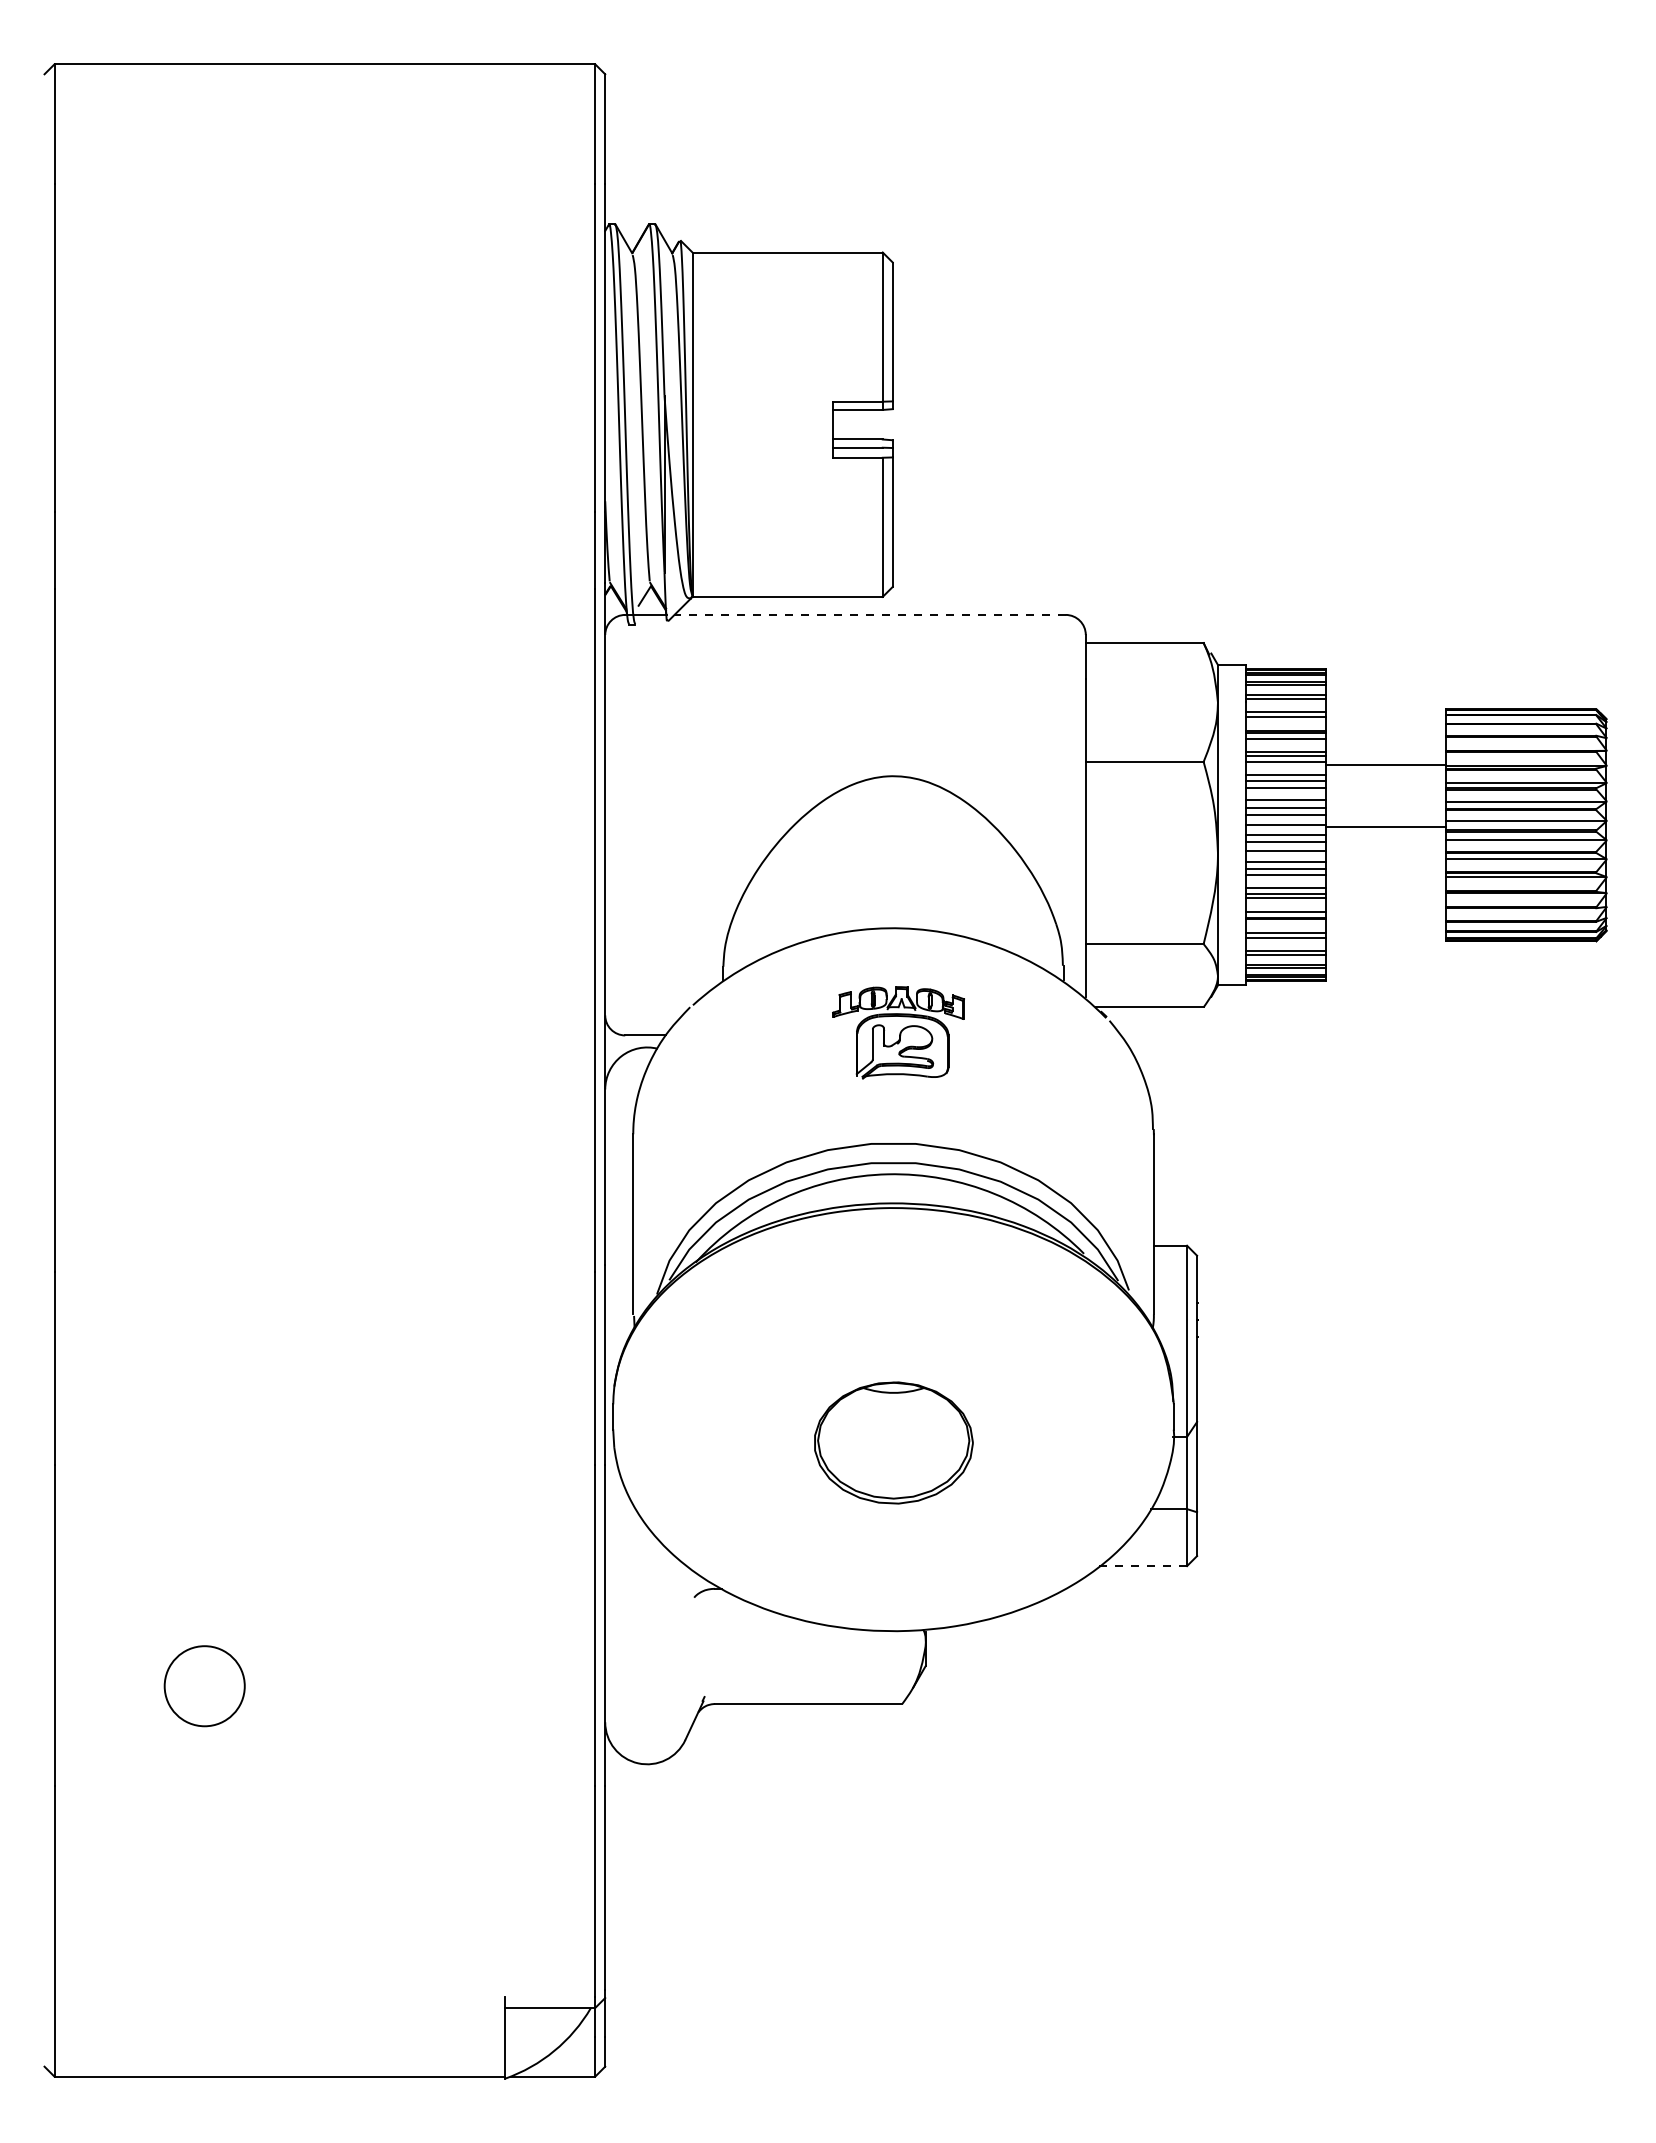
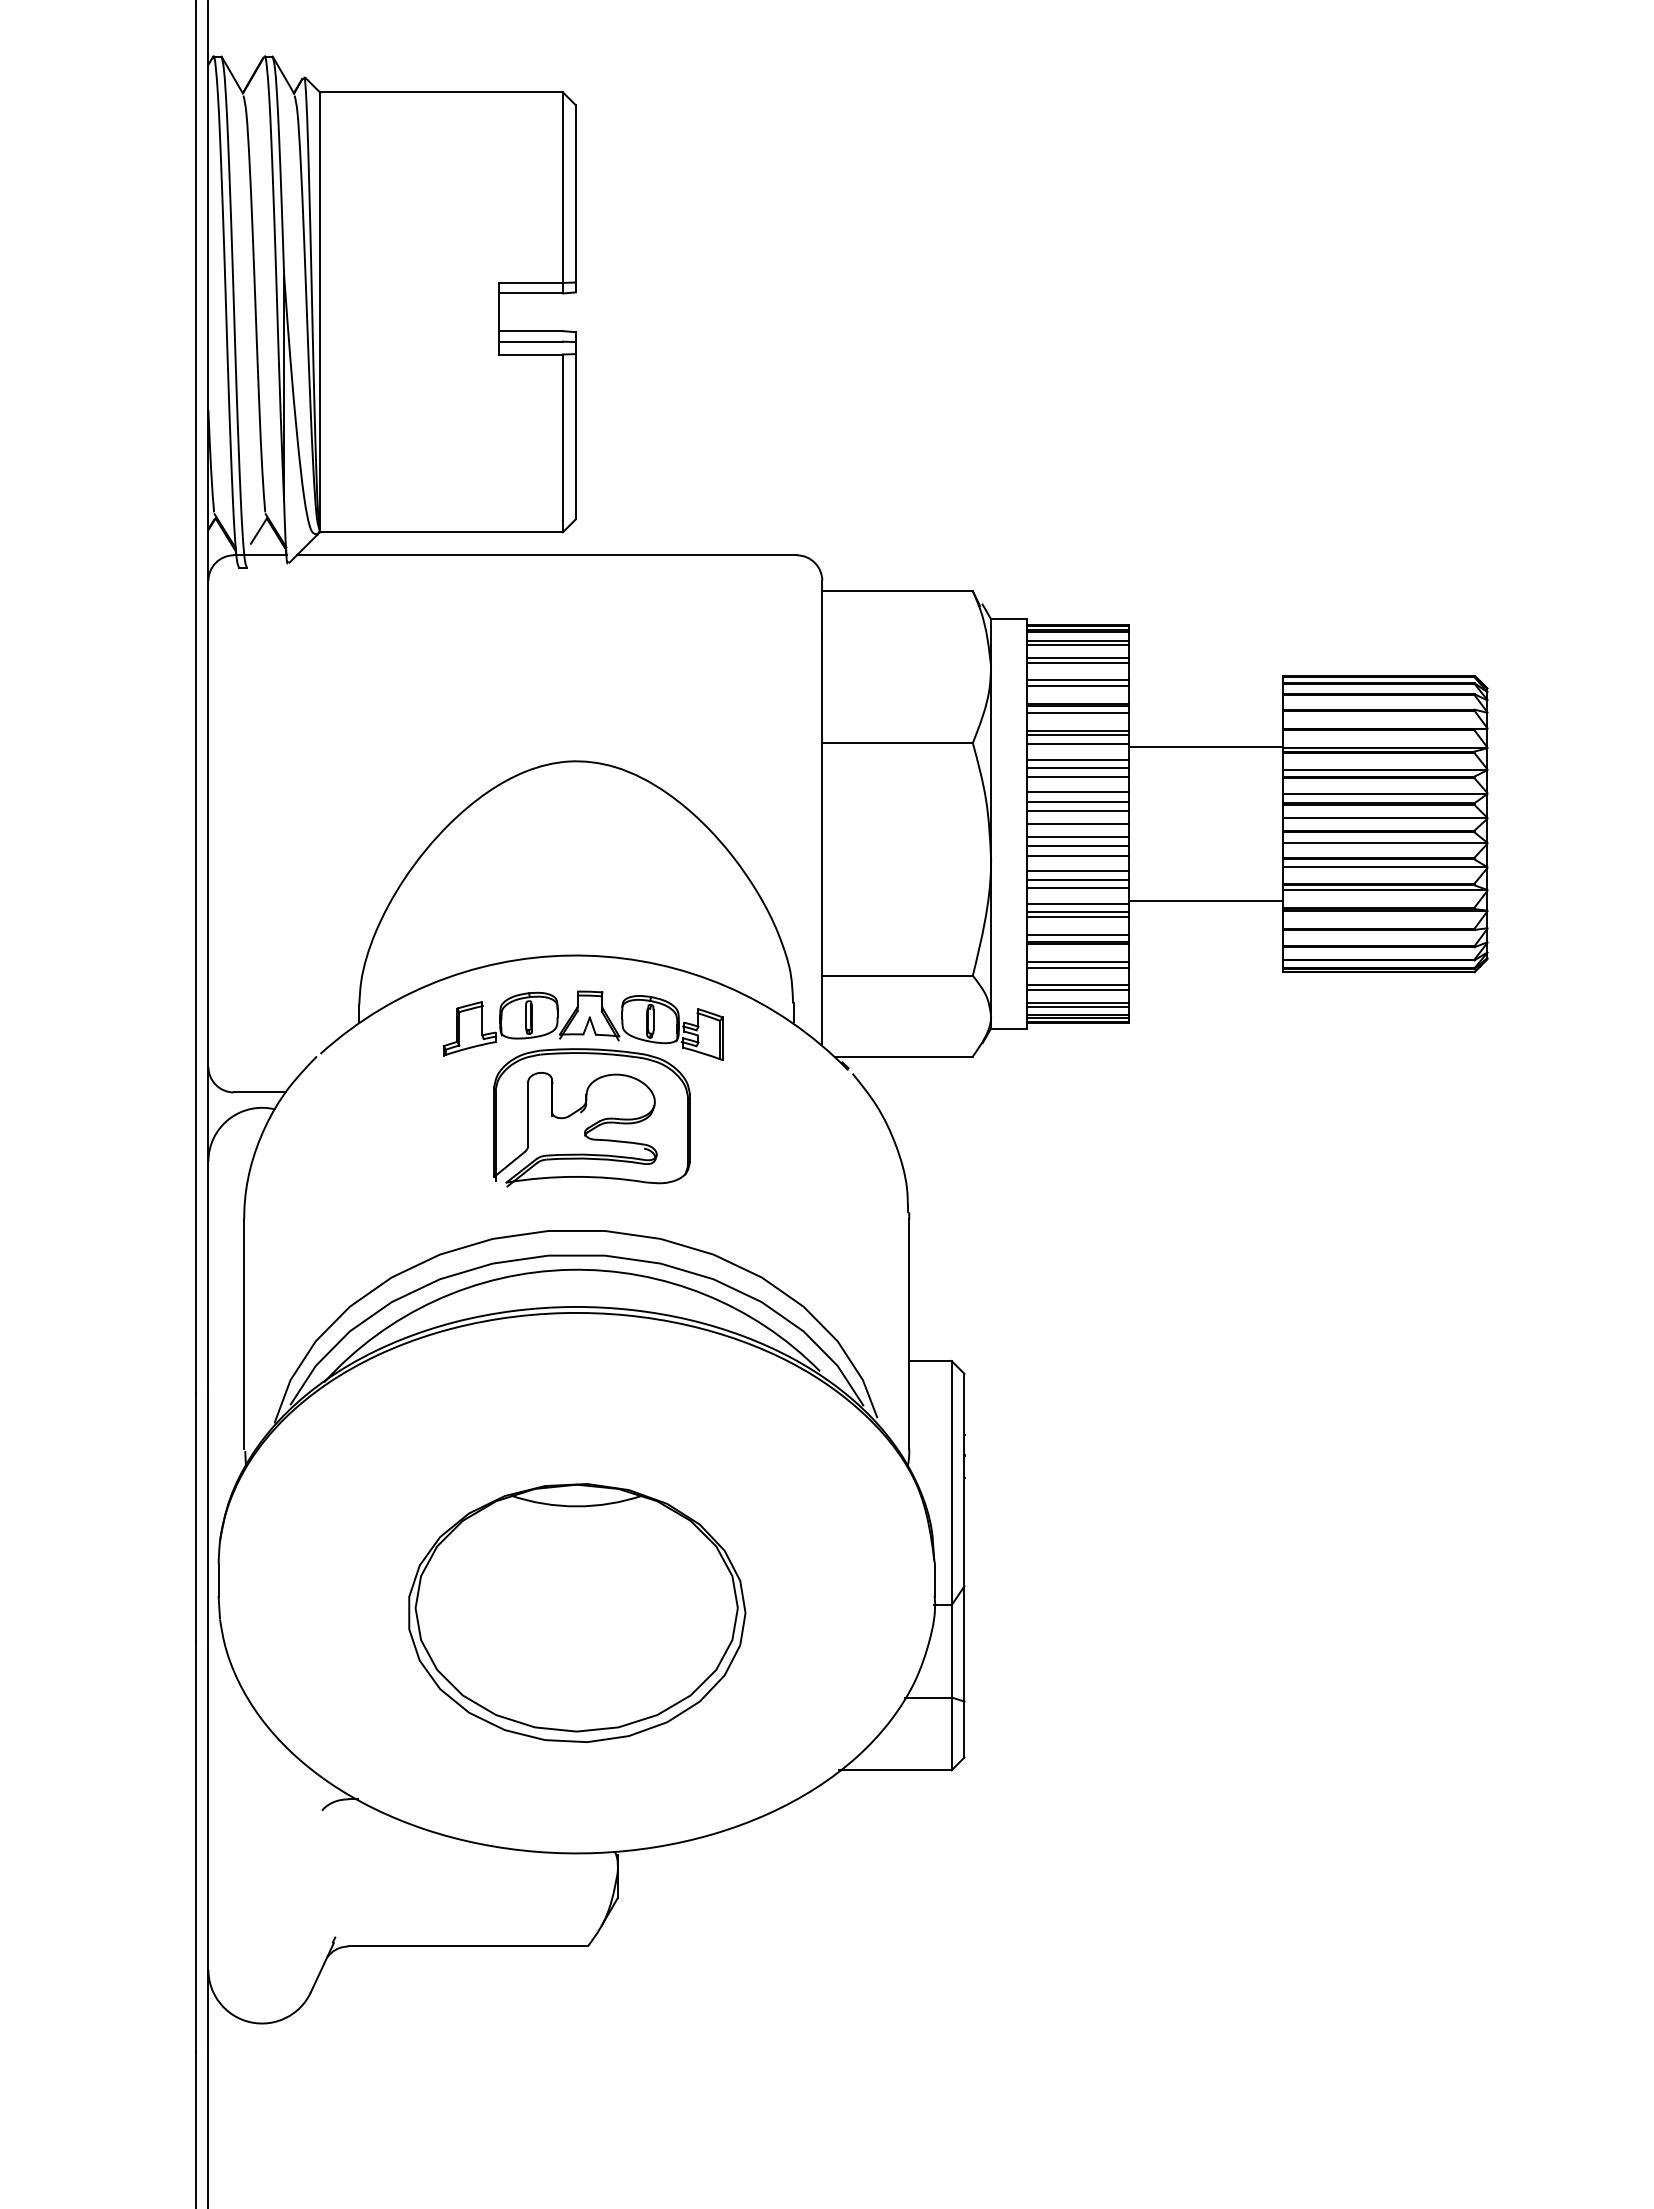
line: (870, 614) -> (547, 554), dashed -> solid
line: (1386, 827) -> (1206, 900), moved
part: (898, 1032) -> (583, 1088), size x1.67
part: (893, 1442) -> (576, 1612), size x1.67
line: (1143, 1566) -> (895, 1770), dashed -> solid

